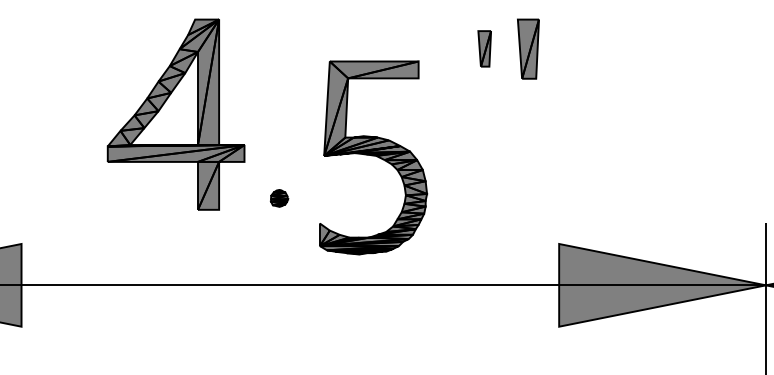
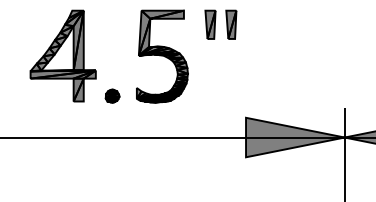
part: (484, 48) -> (210, 24), size x1.67
part: (373, 157) -> (162, 56), moved
part: (279, 197) -> (112, 95), size x1.67

